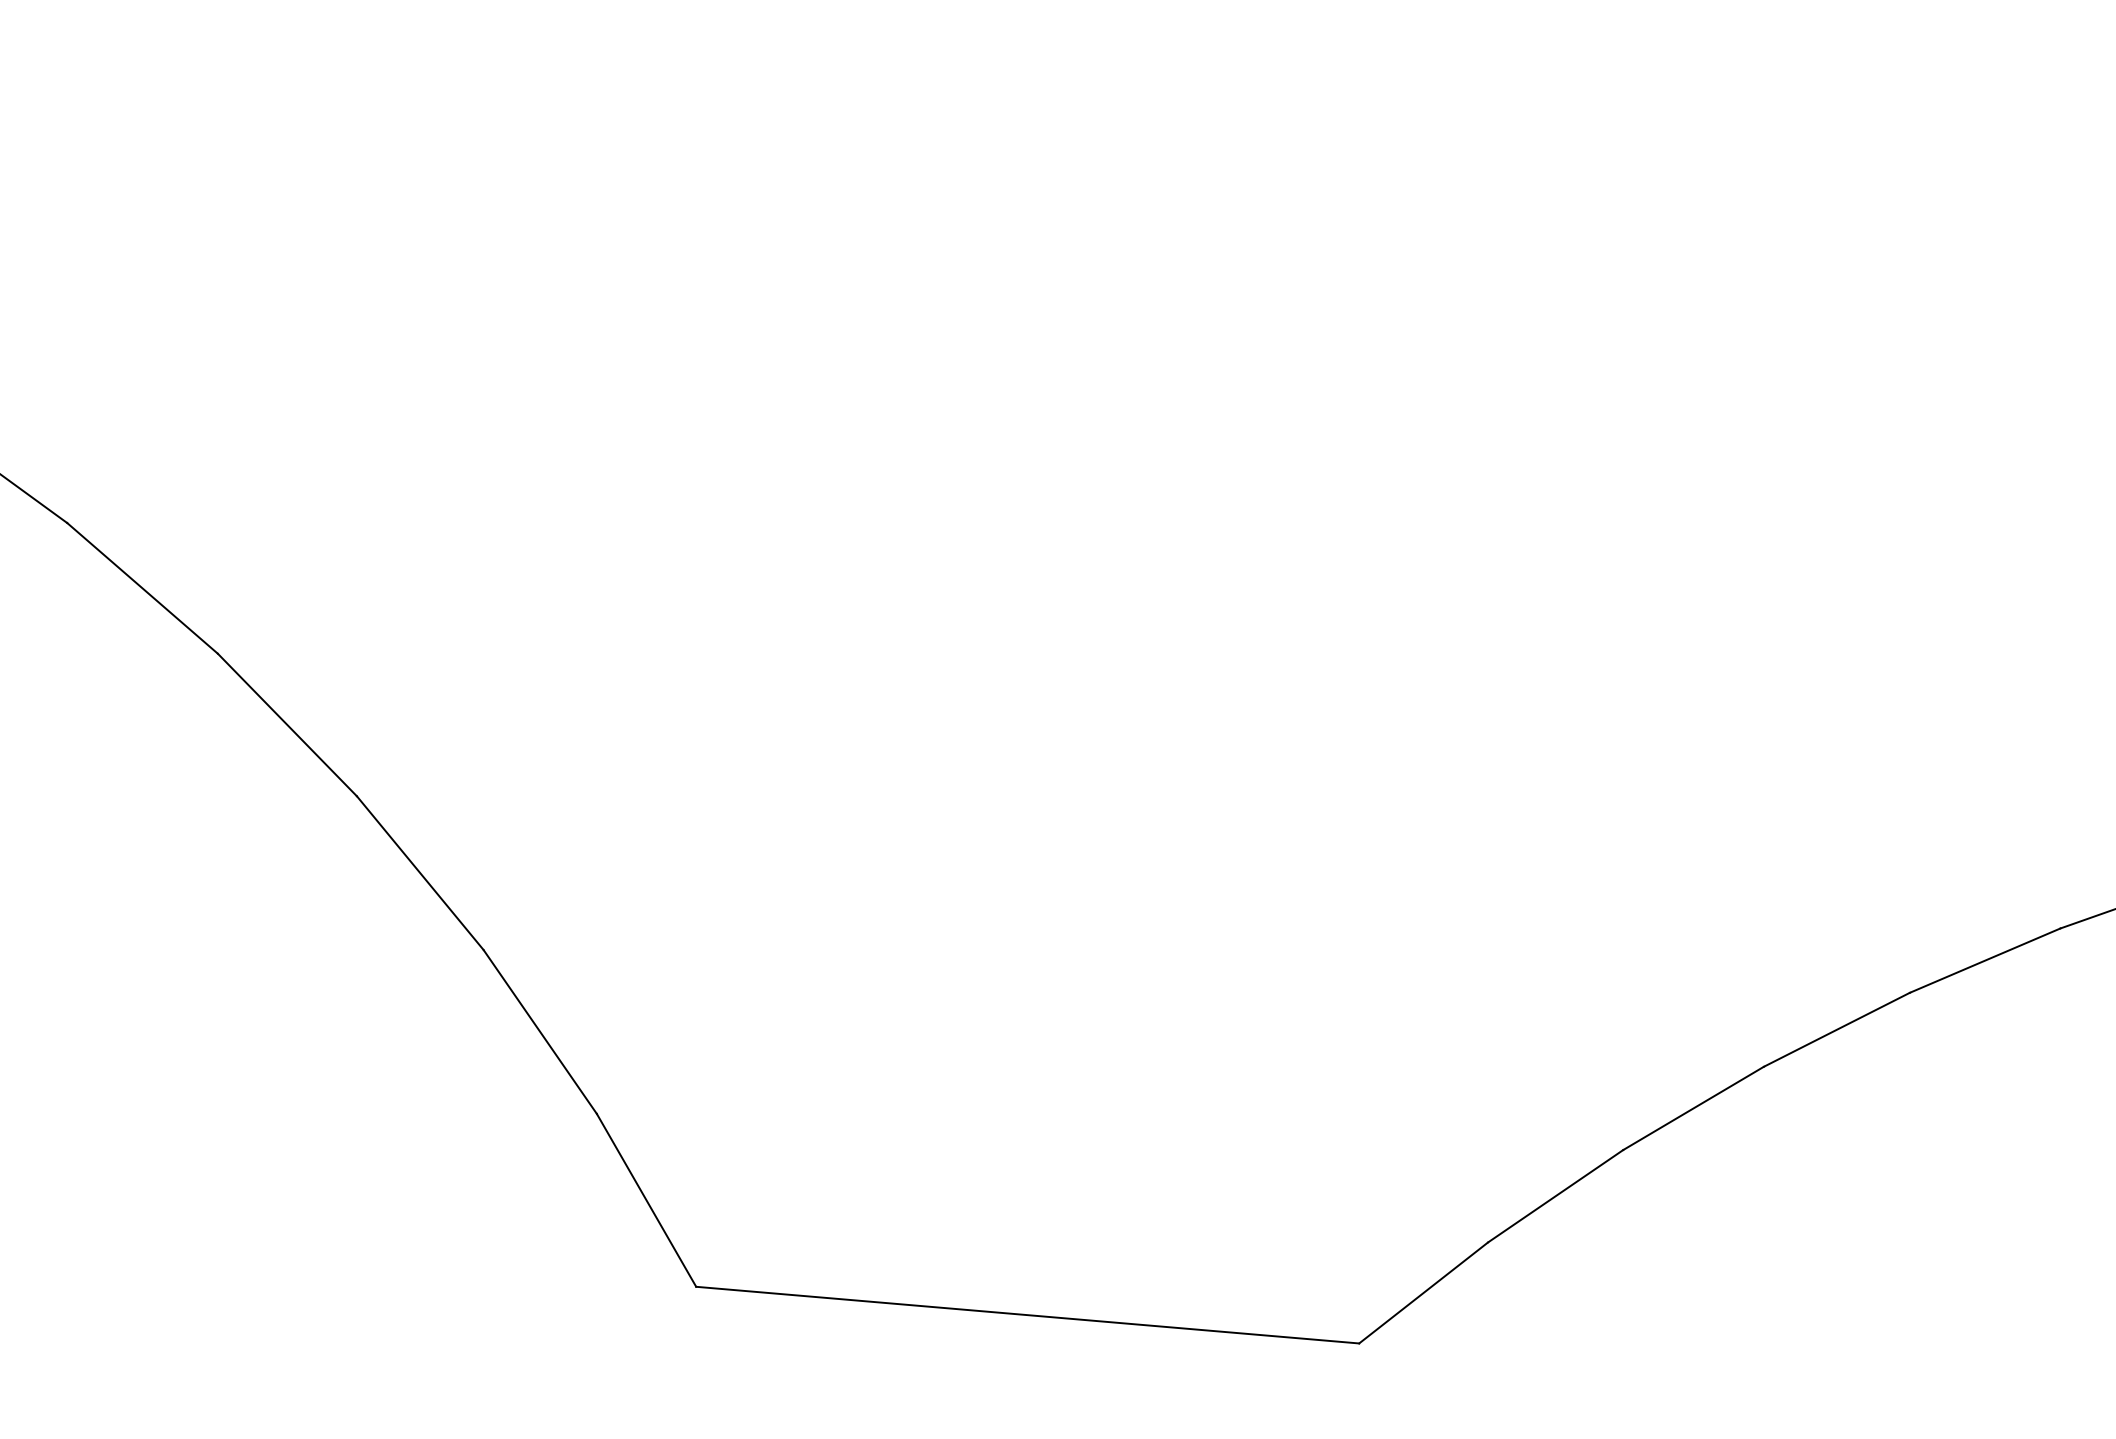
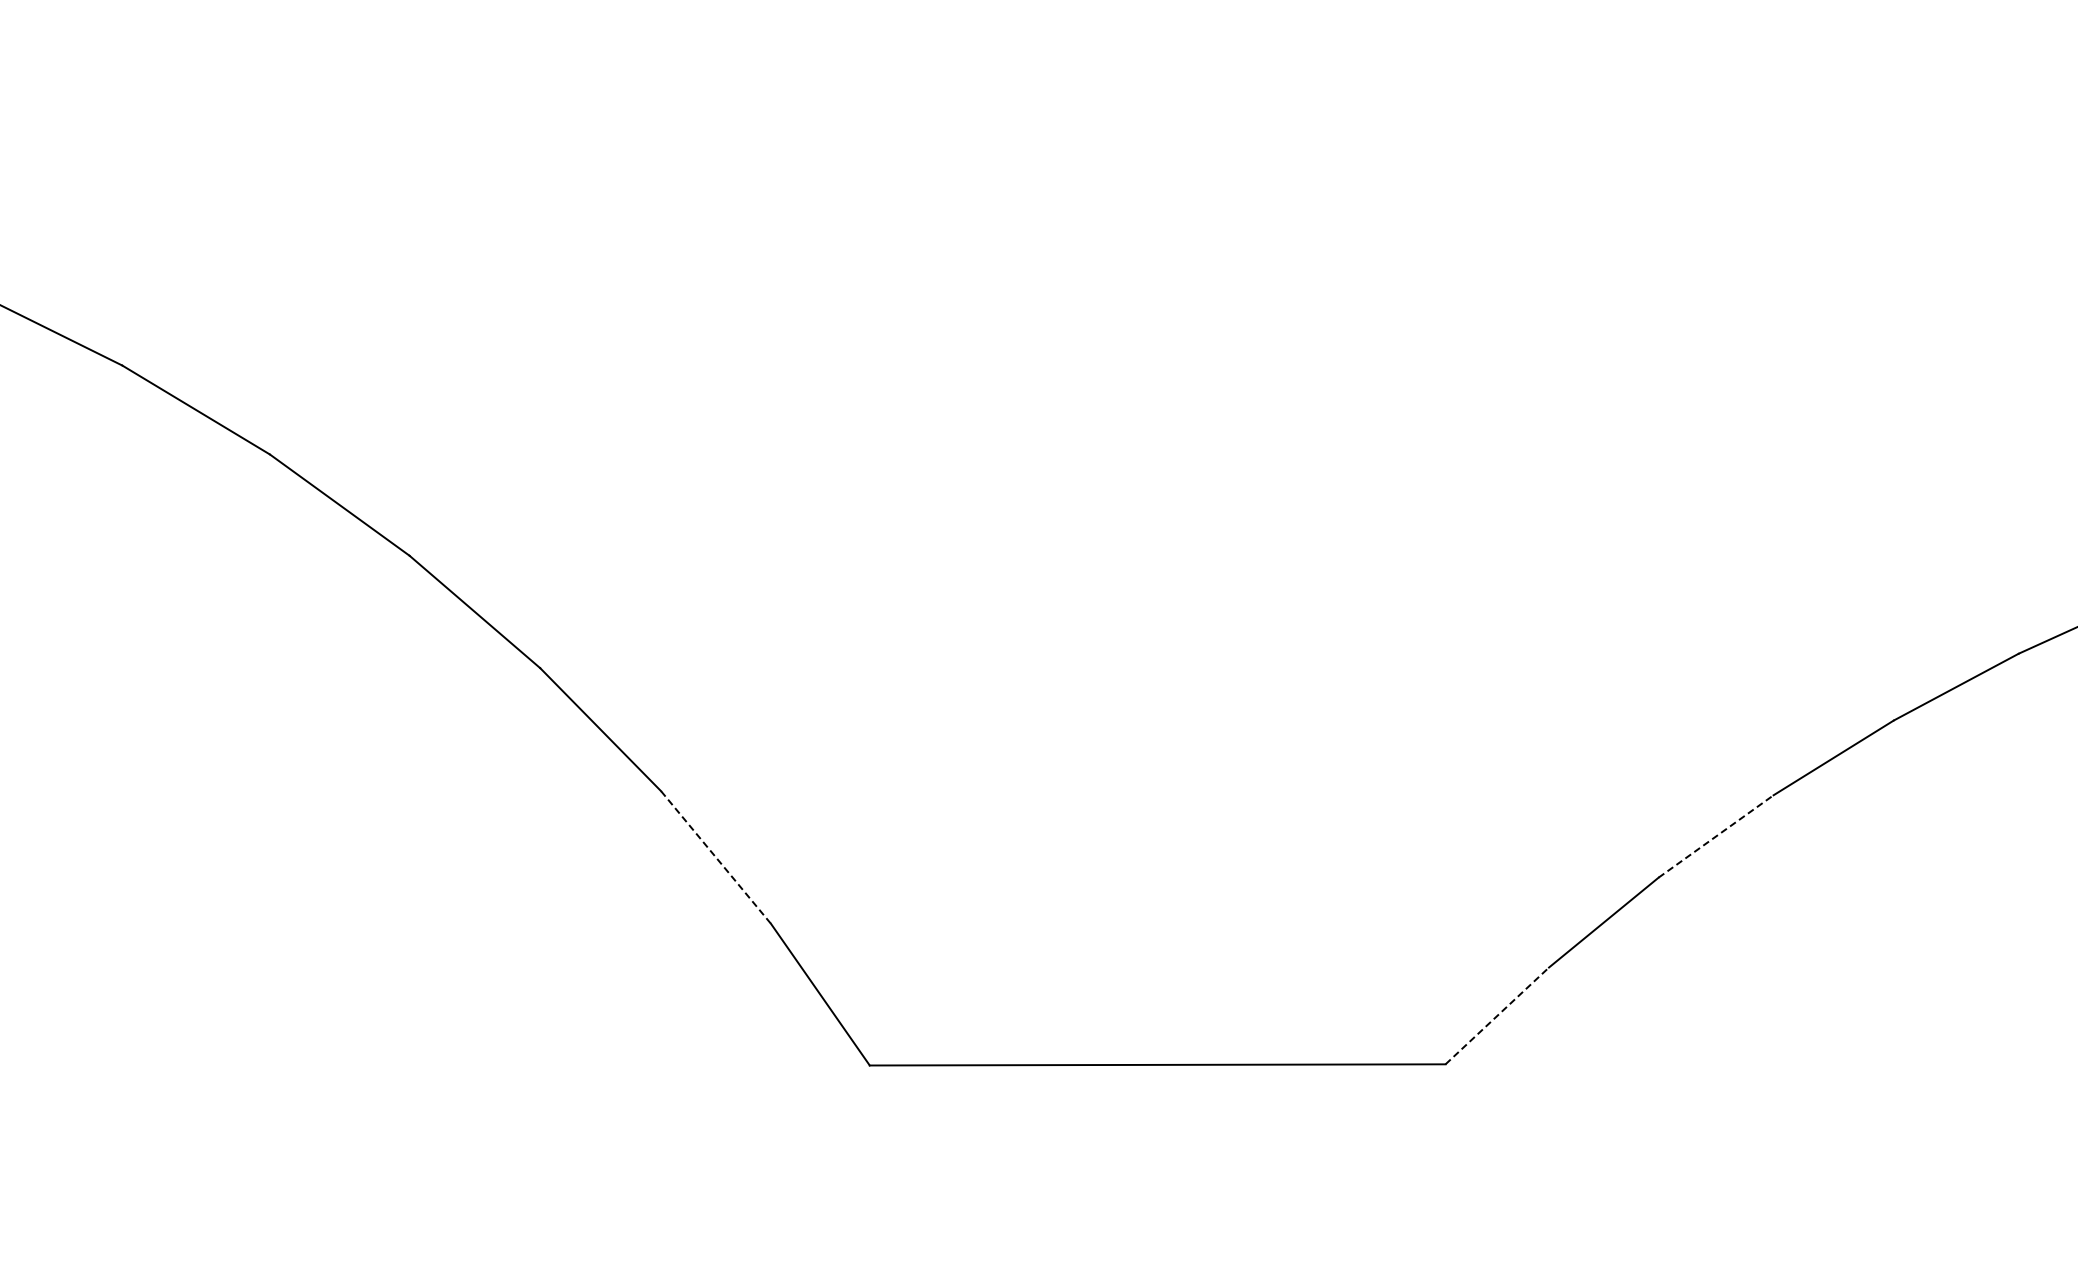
line: (540, 1031) -> (716, 857), solid -> dashed
line: (1694, 1108) -> (1716, 836), solid -> dashed
line: (1423, 1292) -> (1497, 1015), solid -> dashed

